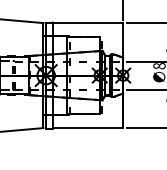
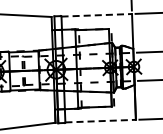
line: (88, 23) -> (97, 15), solid -> dashed
line: (88, 128) -> (100, 121), solid -> dashed

